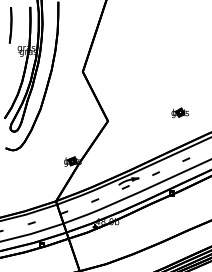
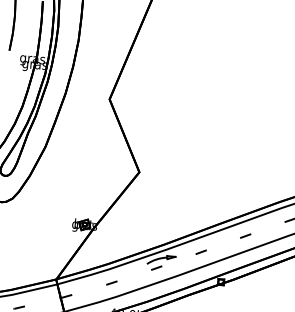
part: (180, 112) -> (243, 168), removed

